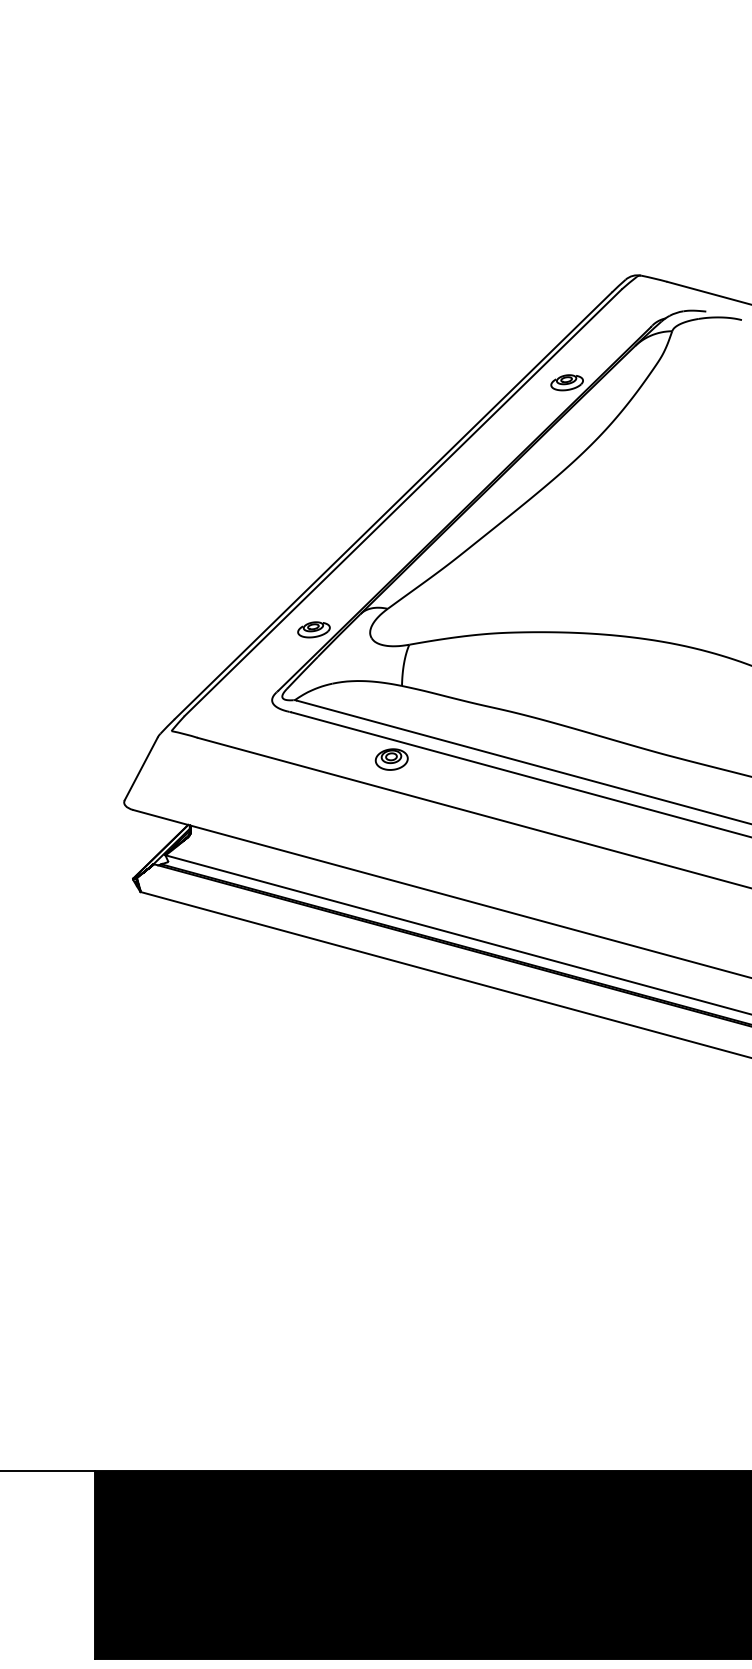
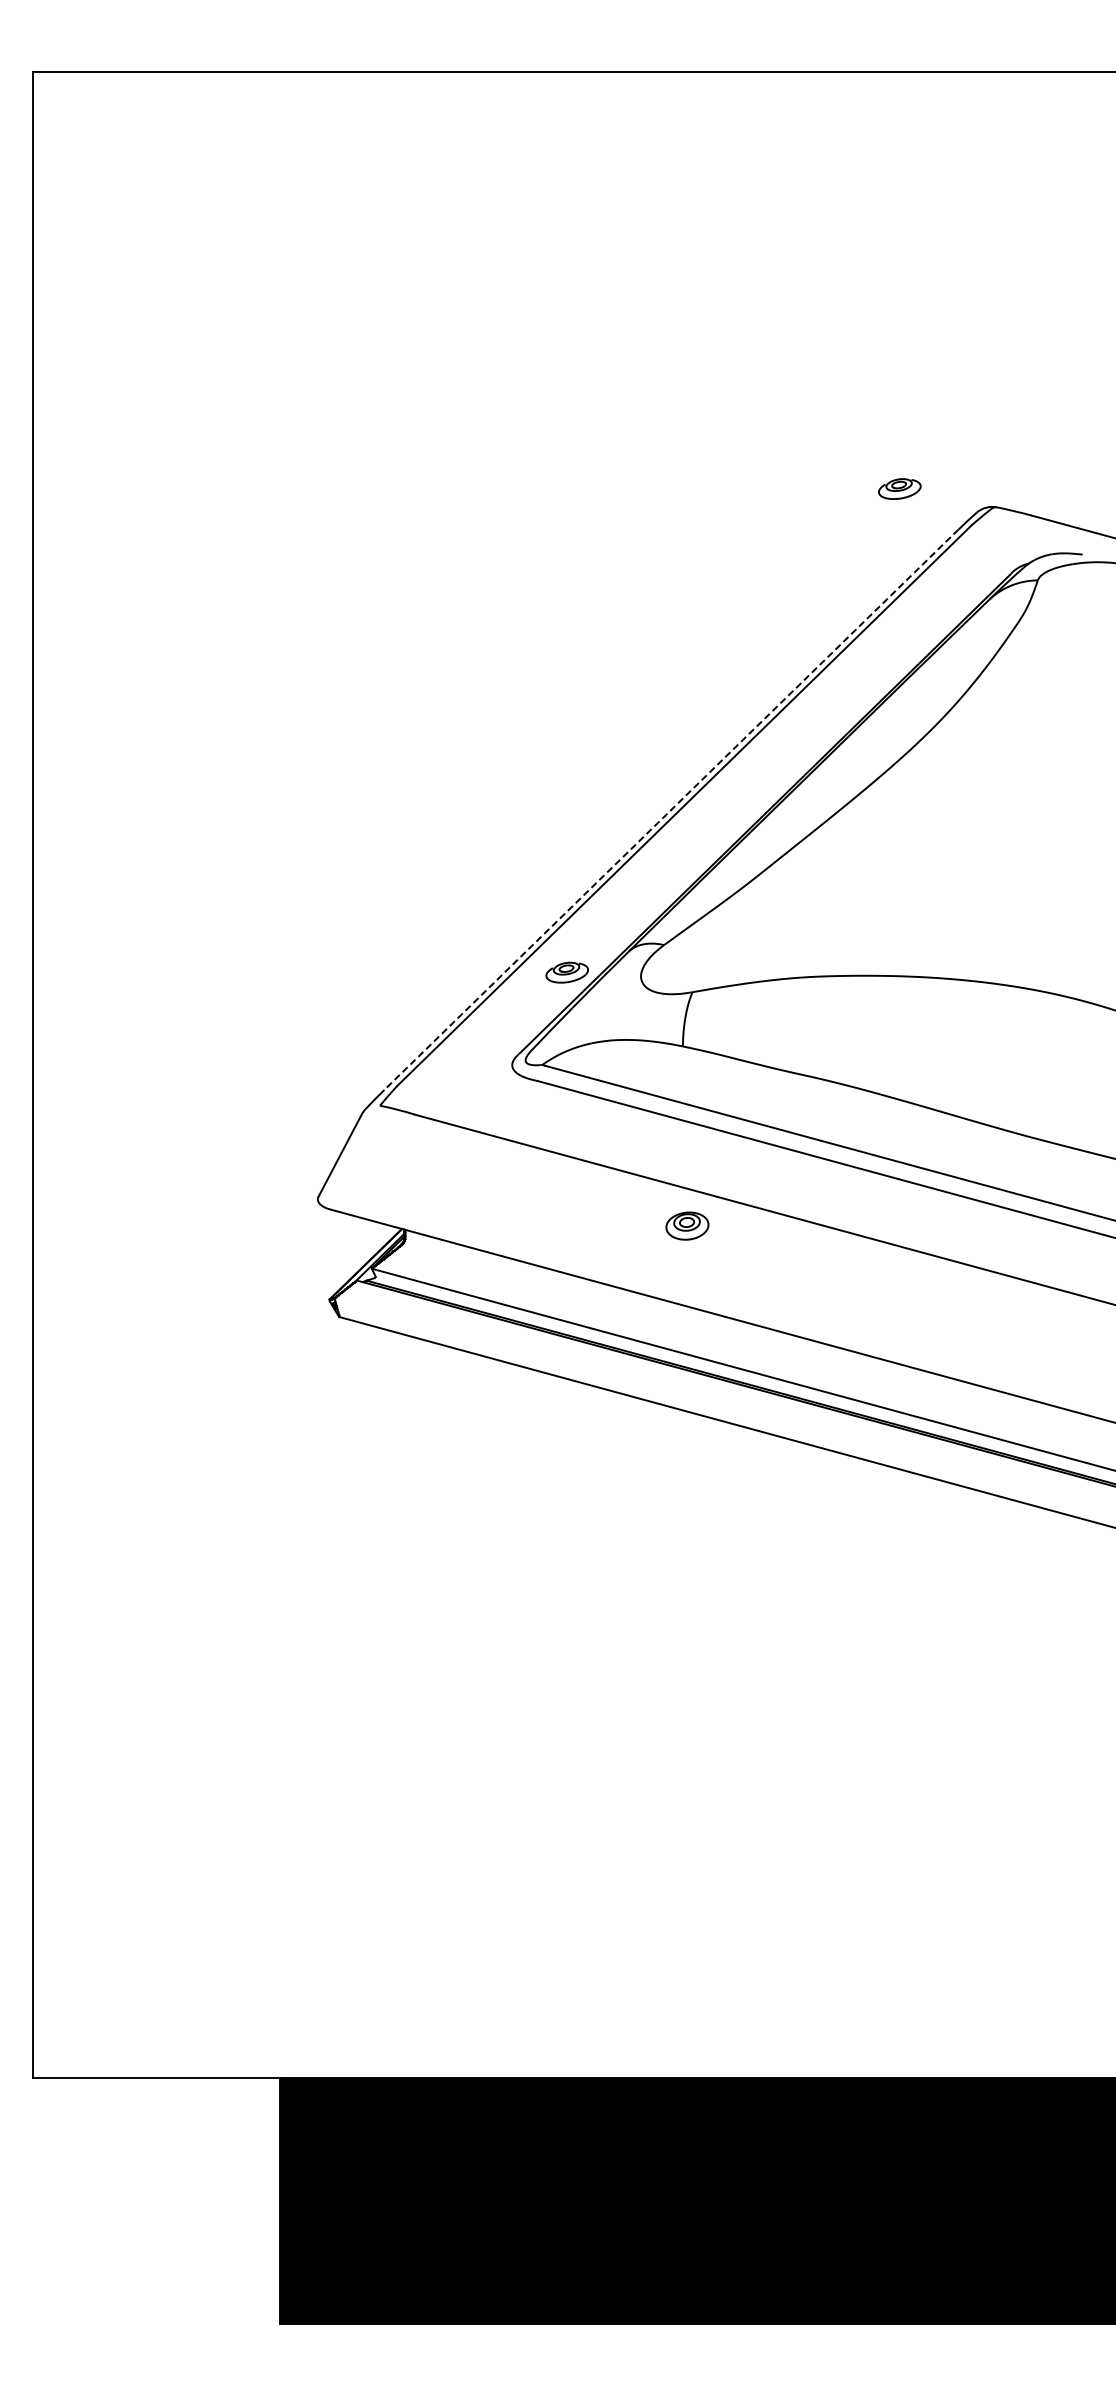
part: (566, 382) -> (899, 488), moved
line: (393, 506) -> (671, 810), solid -> dashed
part: (391, 759) -> (687, 1225), moved

